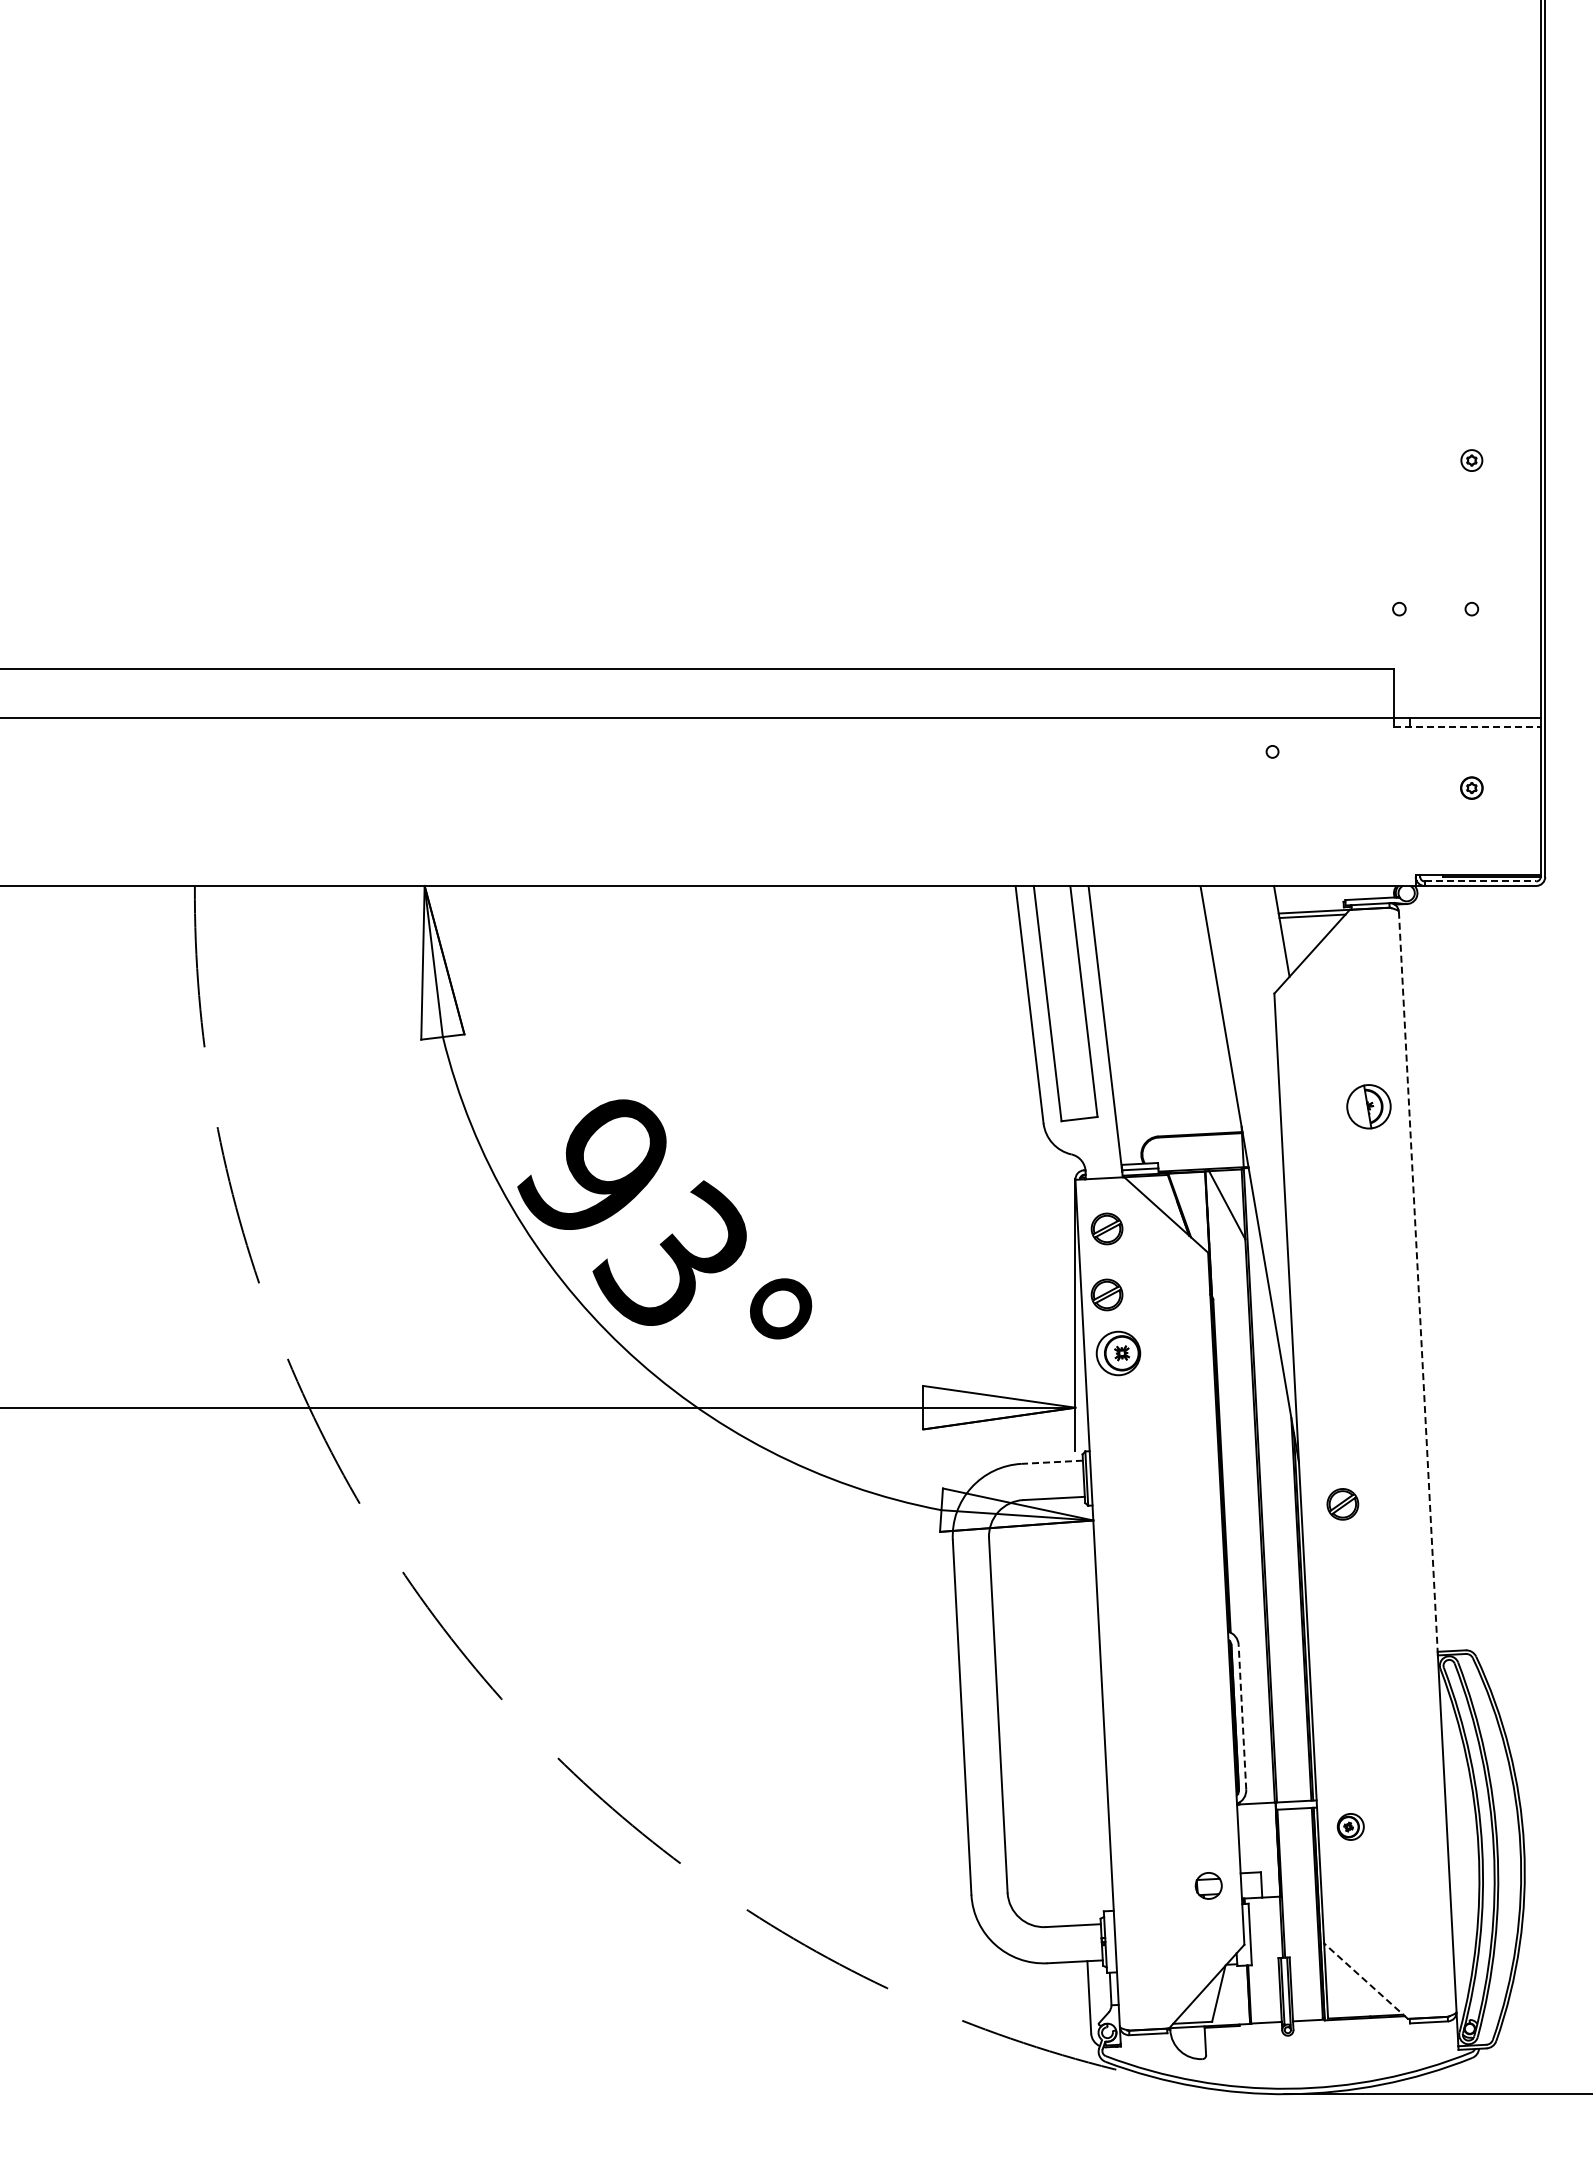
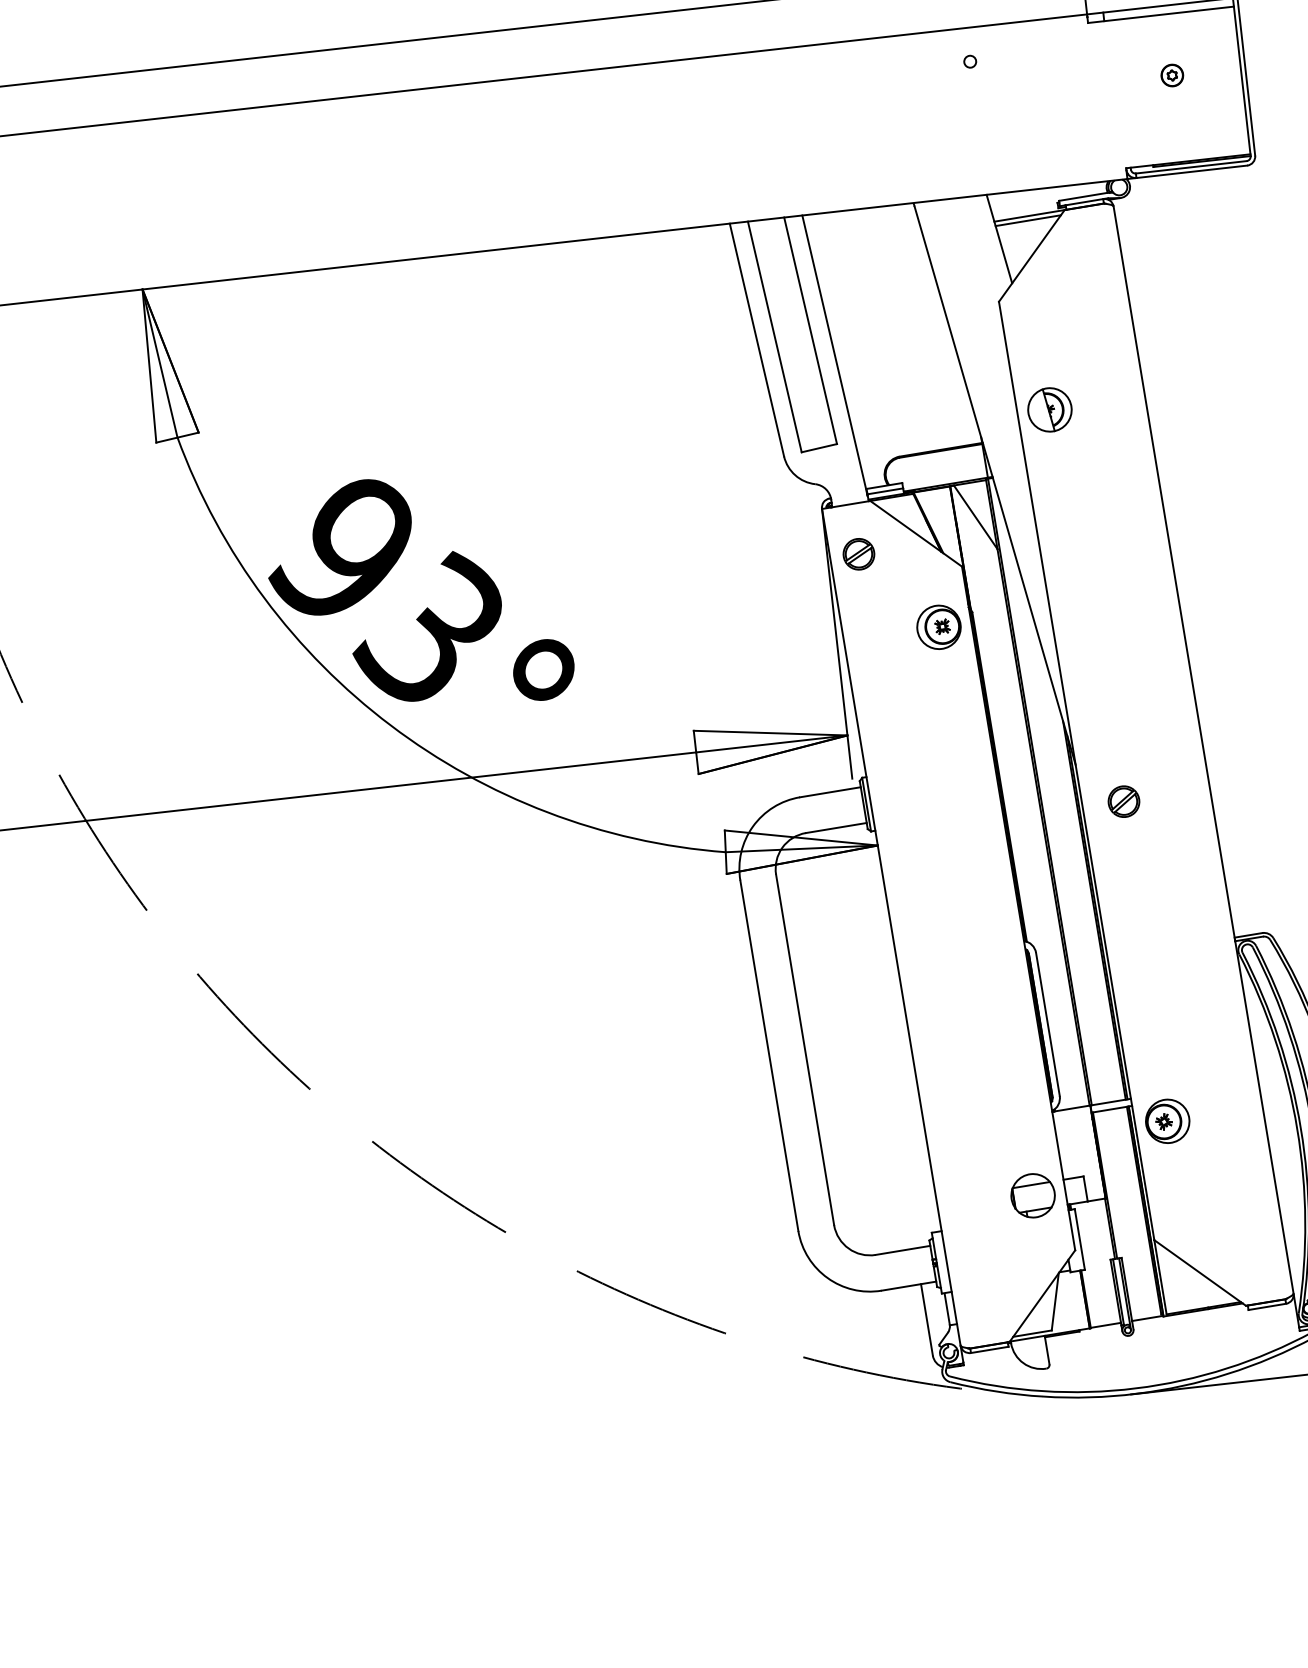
line: (1467, 726) -> (1161, 14), dashed -> solid
line: (1480, 881) -> (1191, 167), dashed -> solid
part: (1368, 1106) -> (1049, 409), moved
line: (1418, 1283) -> (1174, 573), dashed -> solid
part: (1106, 1294) -> (865, 619), removed
part: (1118, 1353) -> (939, 627), moved
line: (1052, 1462) -> (830, 792), dashed -> solid
line: (1242, 1716) -> (1047, 1023), dashed -> solid
part: (1350, 1826) -> (1167, 1120), size x1.67
part: (1208, 1885) -> (1032, 1195), size x1.67
line: (1365, 1980) -> (1199, 1272), dashed -> solid

